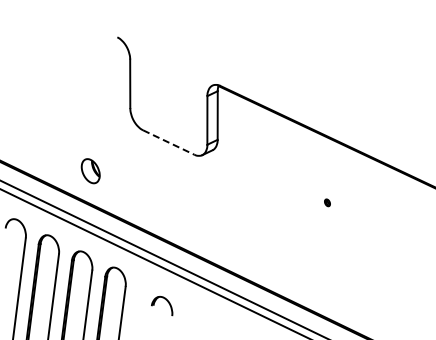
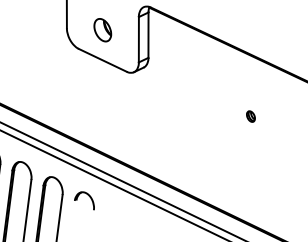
line: (169, 142) -> (103, 60), dashed -> solid
part: (90, 171) -> (102, 30), moved
part: (327, 202) -> (250, 116), size x1.67
part: (167, 302) -> (89, 197), moved

